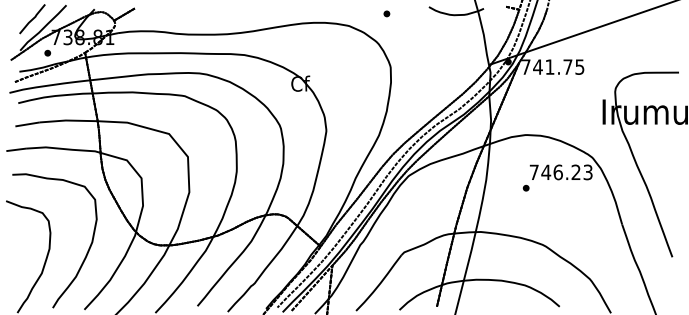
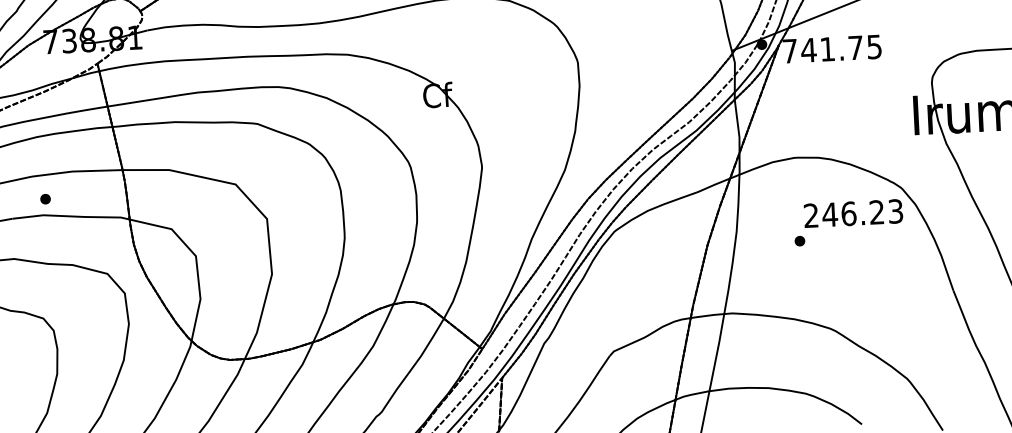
part: (47, 52) -> (45, 198), moved
text: (533, 171) -> (810, 214), 746.23 -> 246.23

